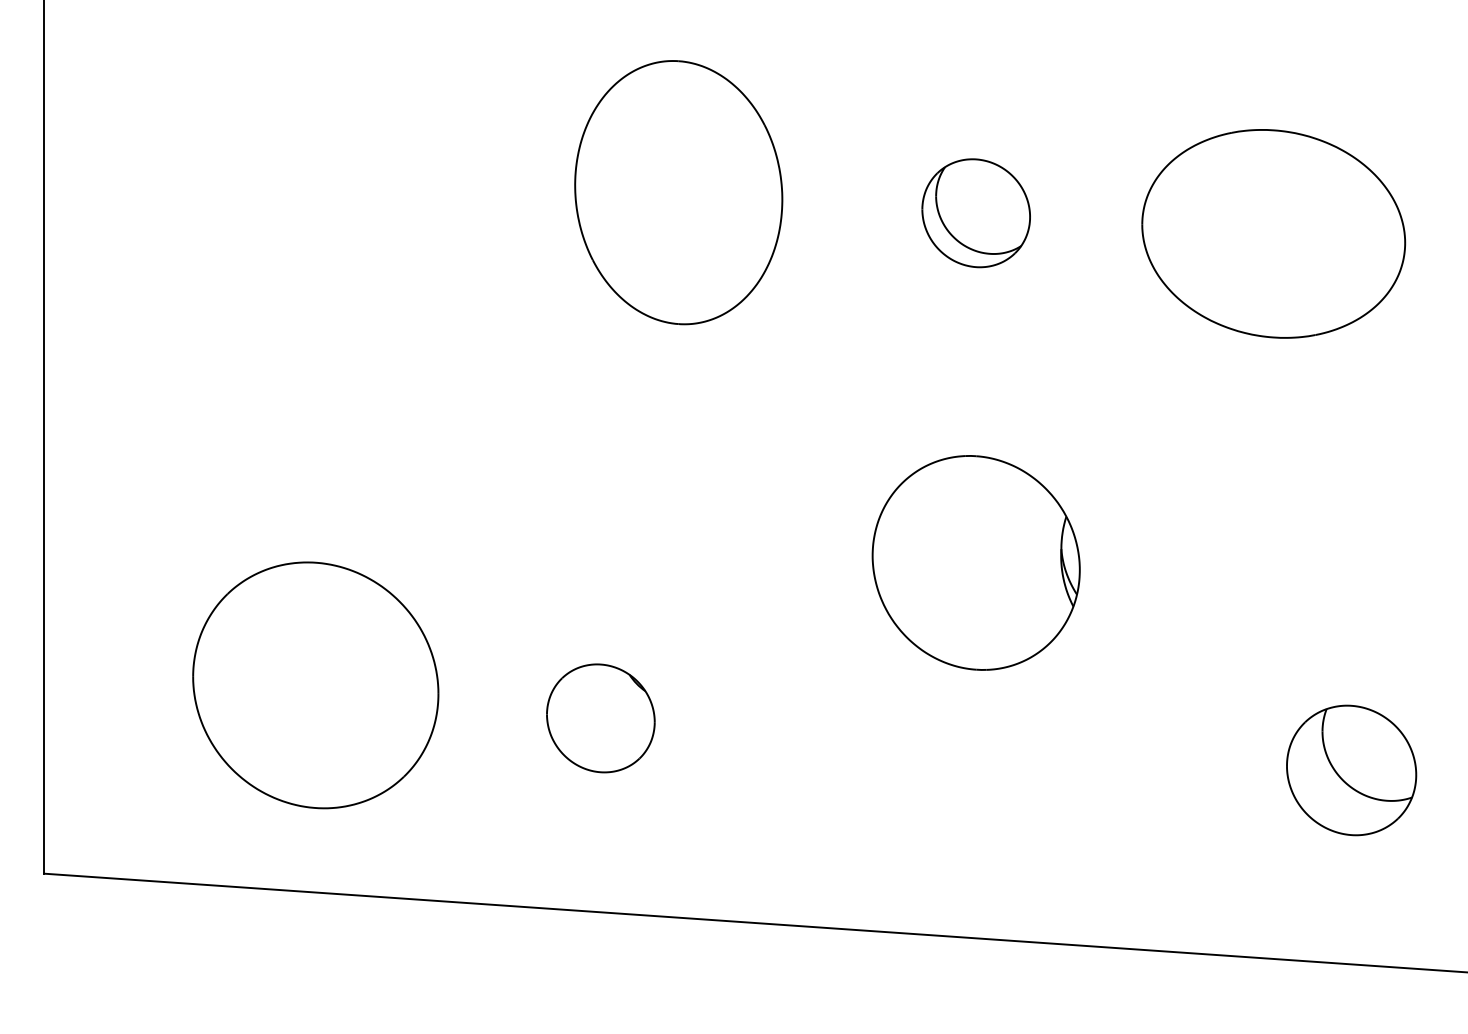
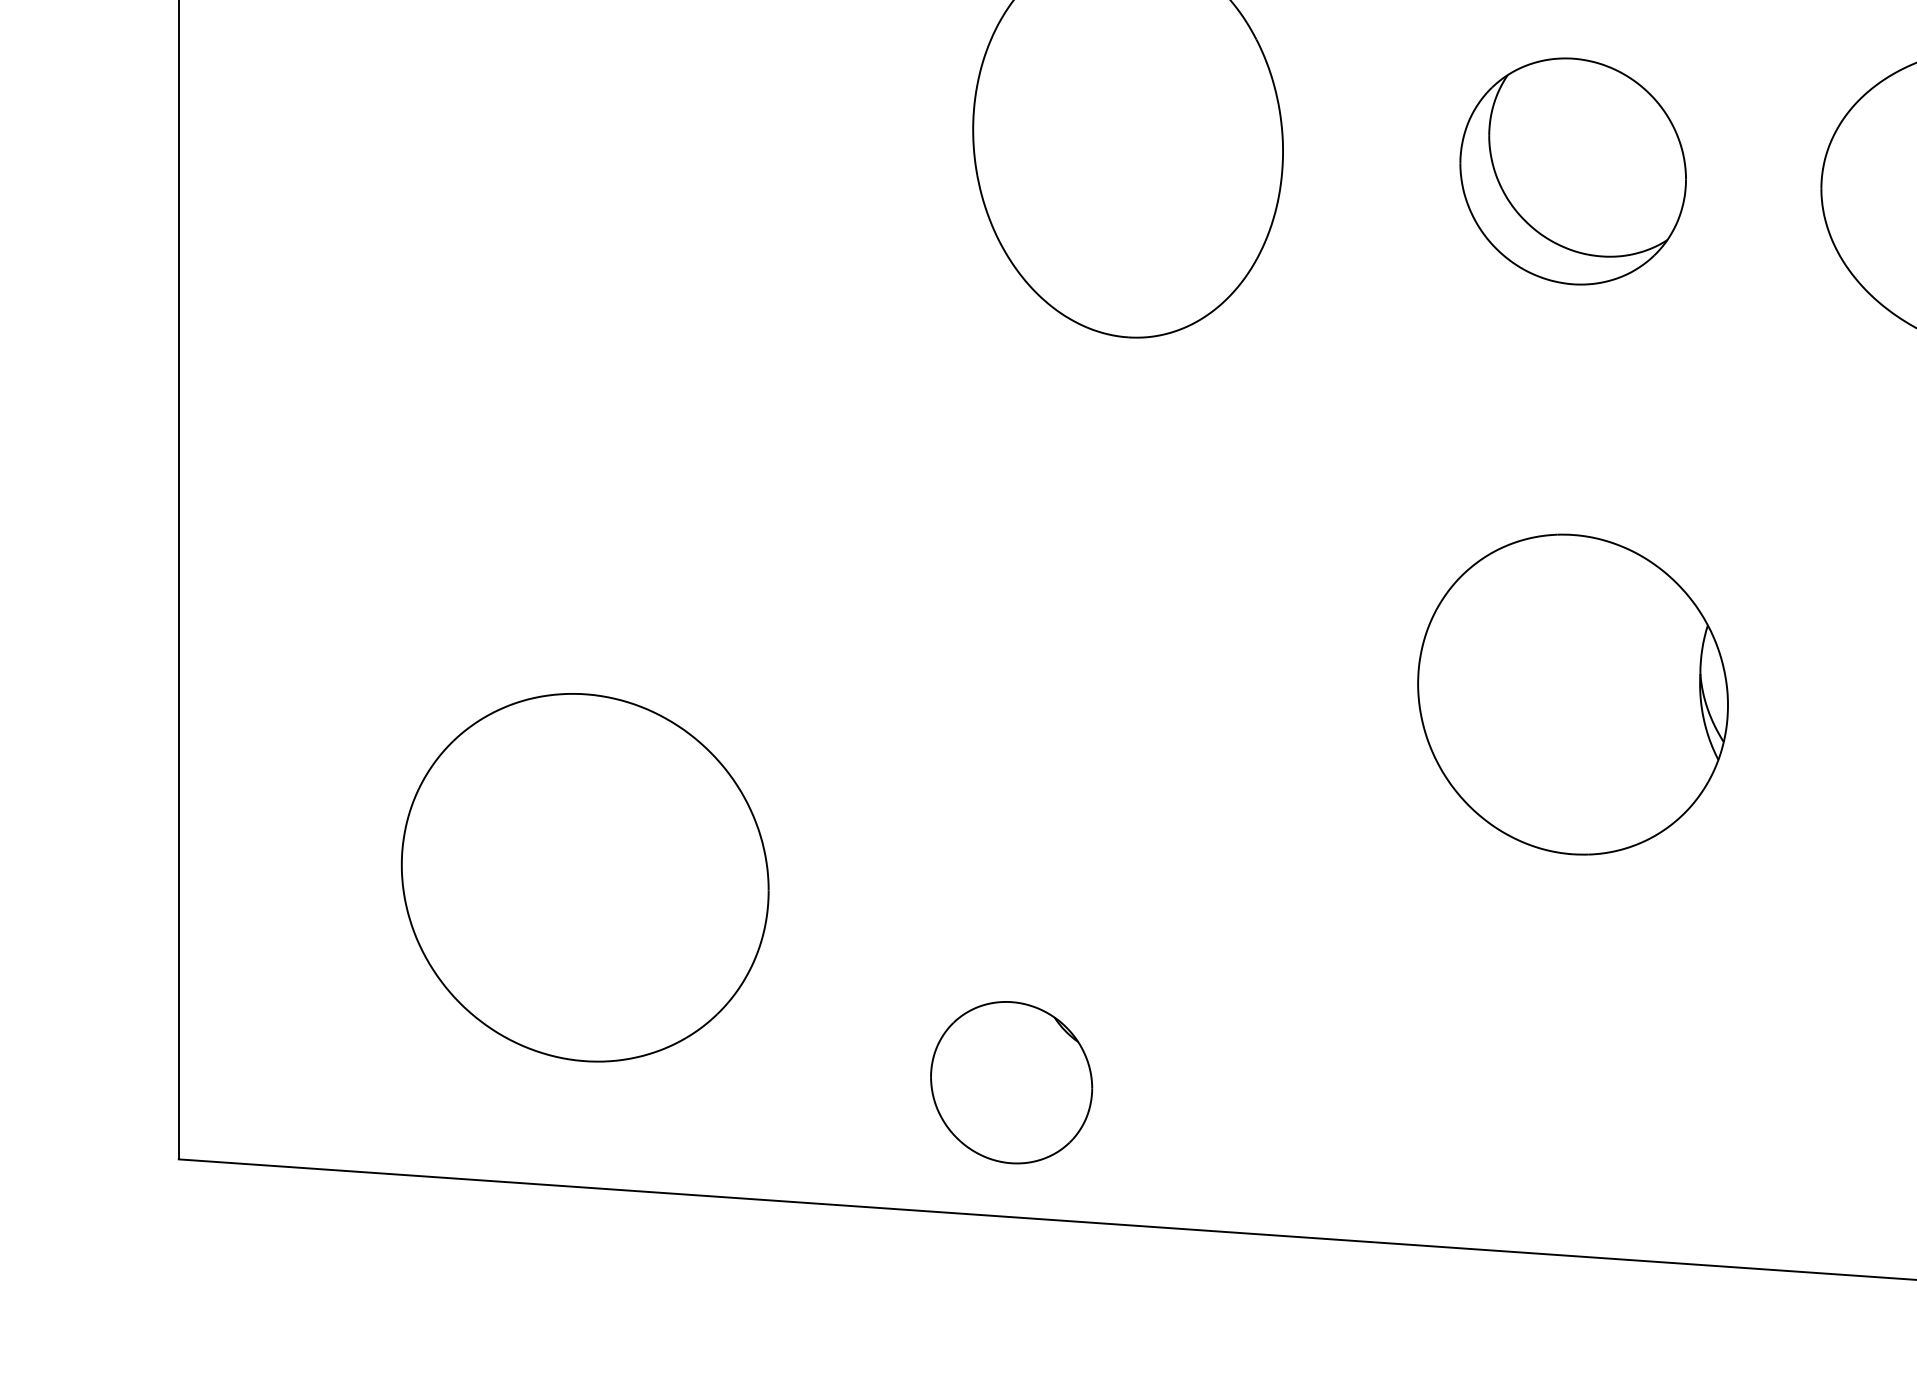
part: (975, 213) -> (1571, 171), size x1.4
part: (600, 718) -> (1011, 1082), moved

